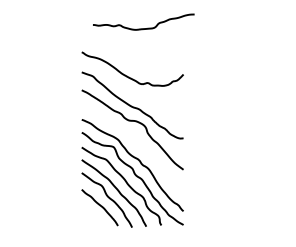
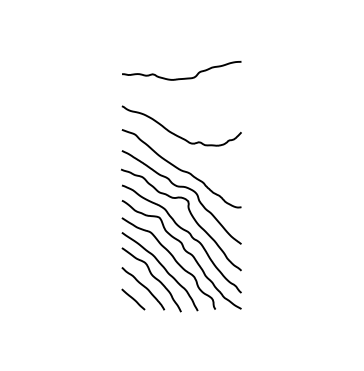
curve: (146, 27) -> (184, 77), moved
curve: (139, 143) -> (189, 213), added
line: (91, 216) -> (133, 299), added

